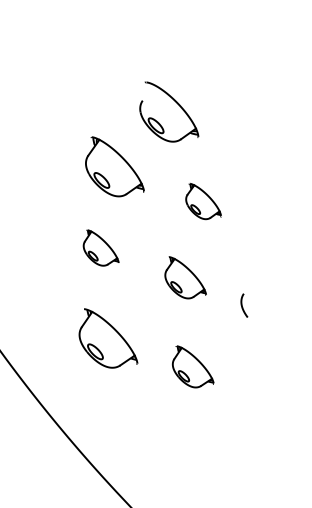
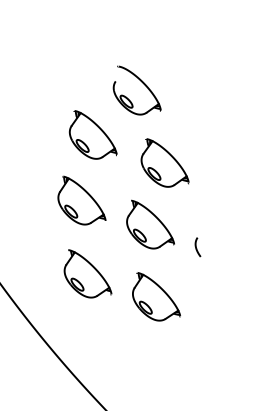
part: (203, 201) -> (164, 163), size x1.67
part: (101, 247) -> (82, 200), size x1.67
part: (185, 277) -> (150, 224), size x1.43
part: (193, 366) -> (156, 296), size x1.43

